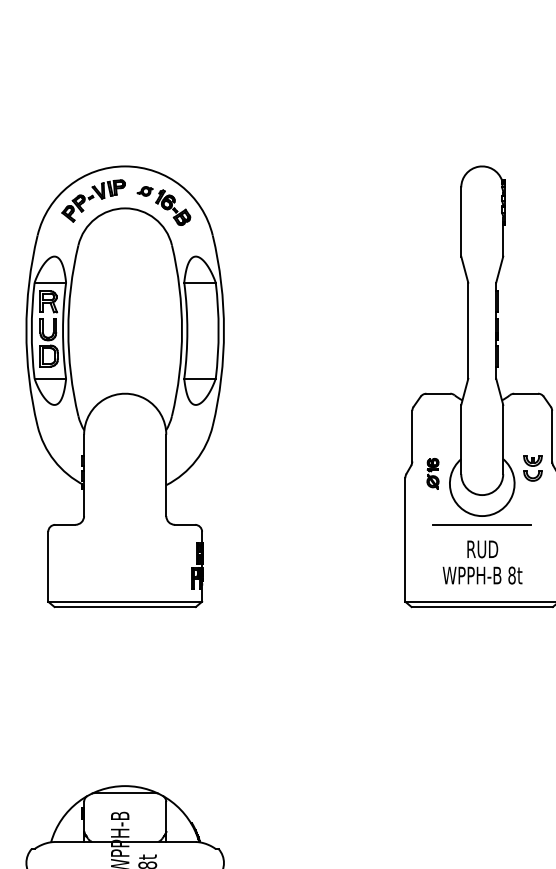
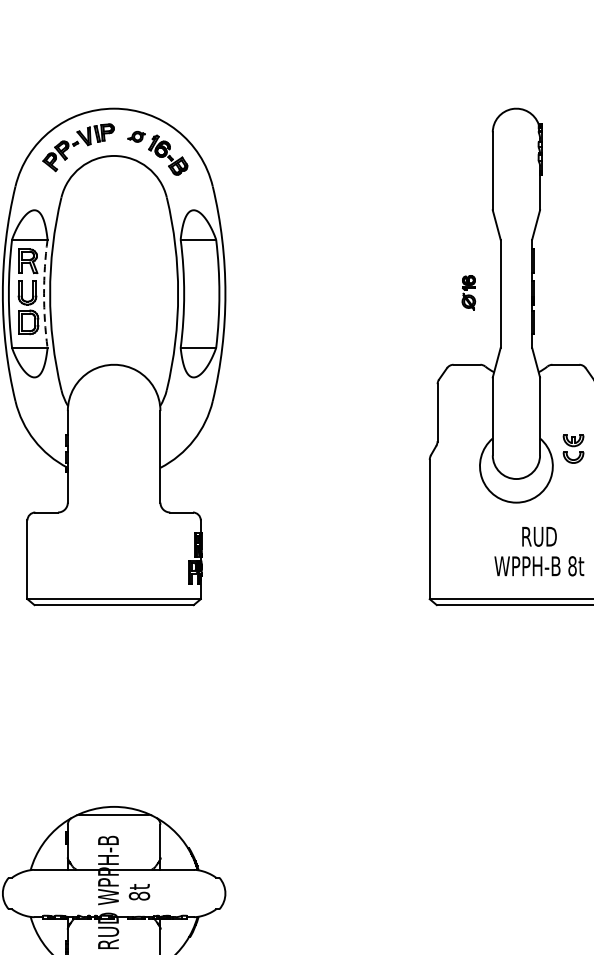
arc: (63, 330) -> (44, 293), solid -> dashed
part: (432, 473) -> (468, 292), moved
line: (482, 524) -> (516, 512), removed
text: (482, 562) -> (539, 551), moved

